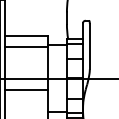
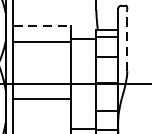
line: (27, 36) -> (43, 26), solid -> dashed
line: (89, 46) -> (126, 40), solid -> dashed

